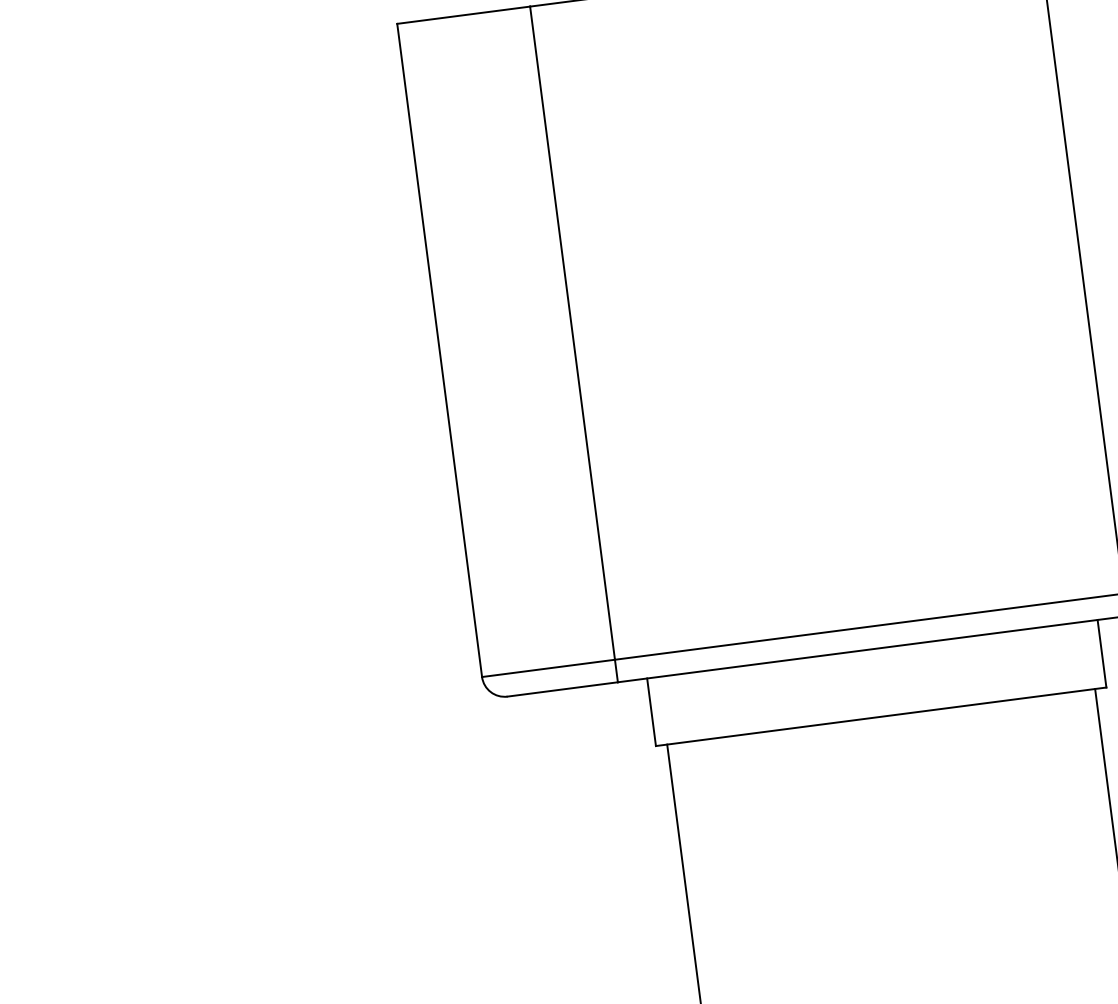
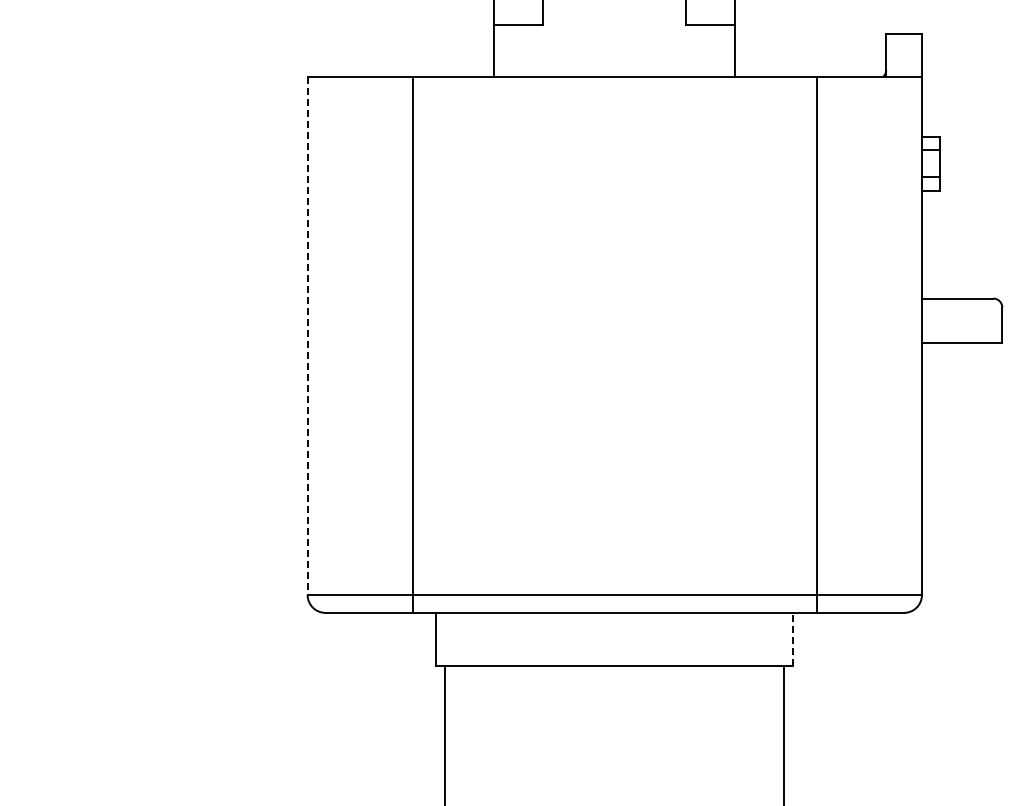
line: (439, 350) -> (307, 336), solid -> dashed
line: (1102, 653) -> (793, 639), solid -> dashed

